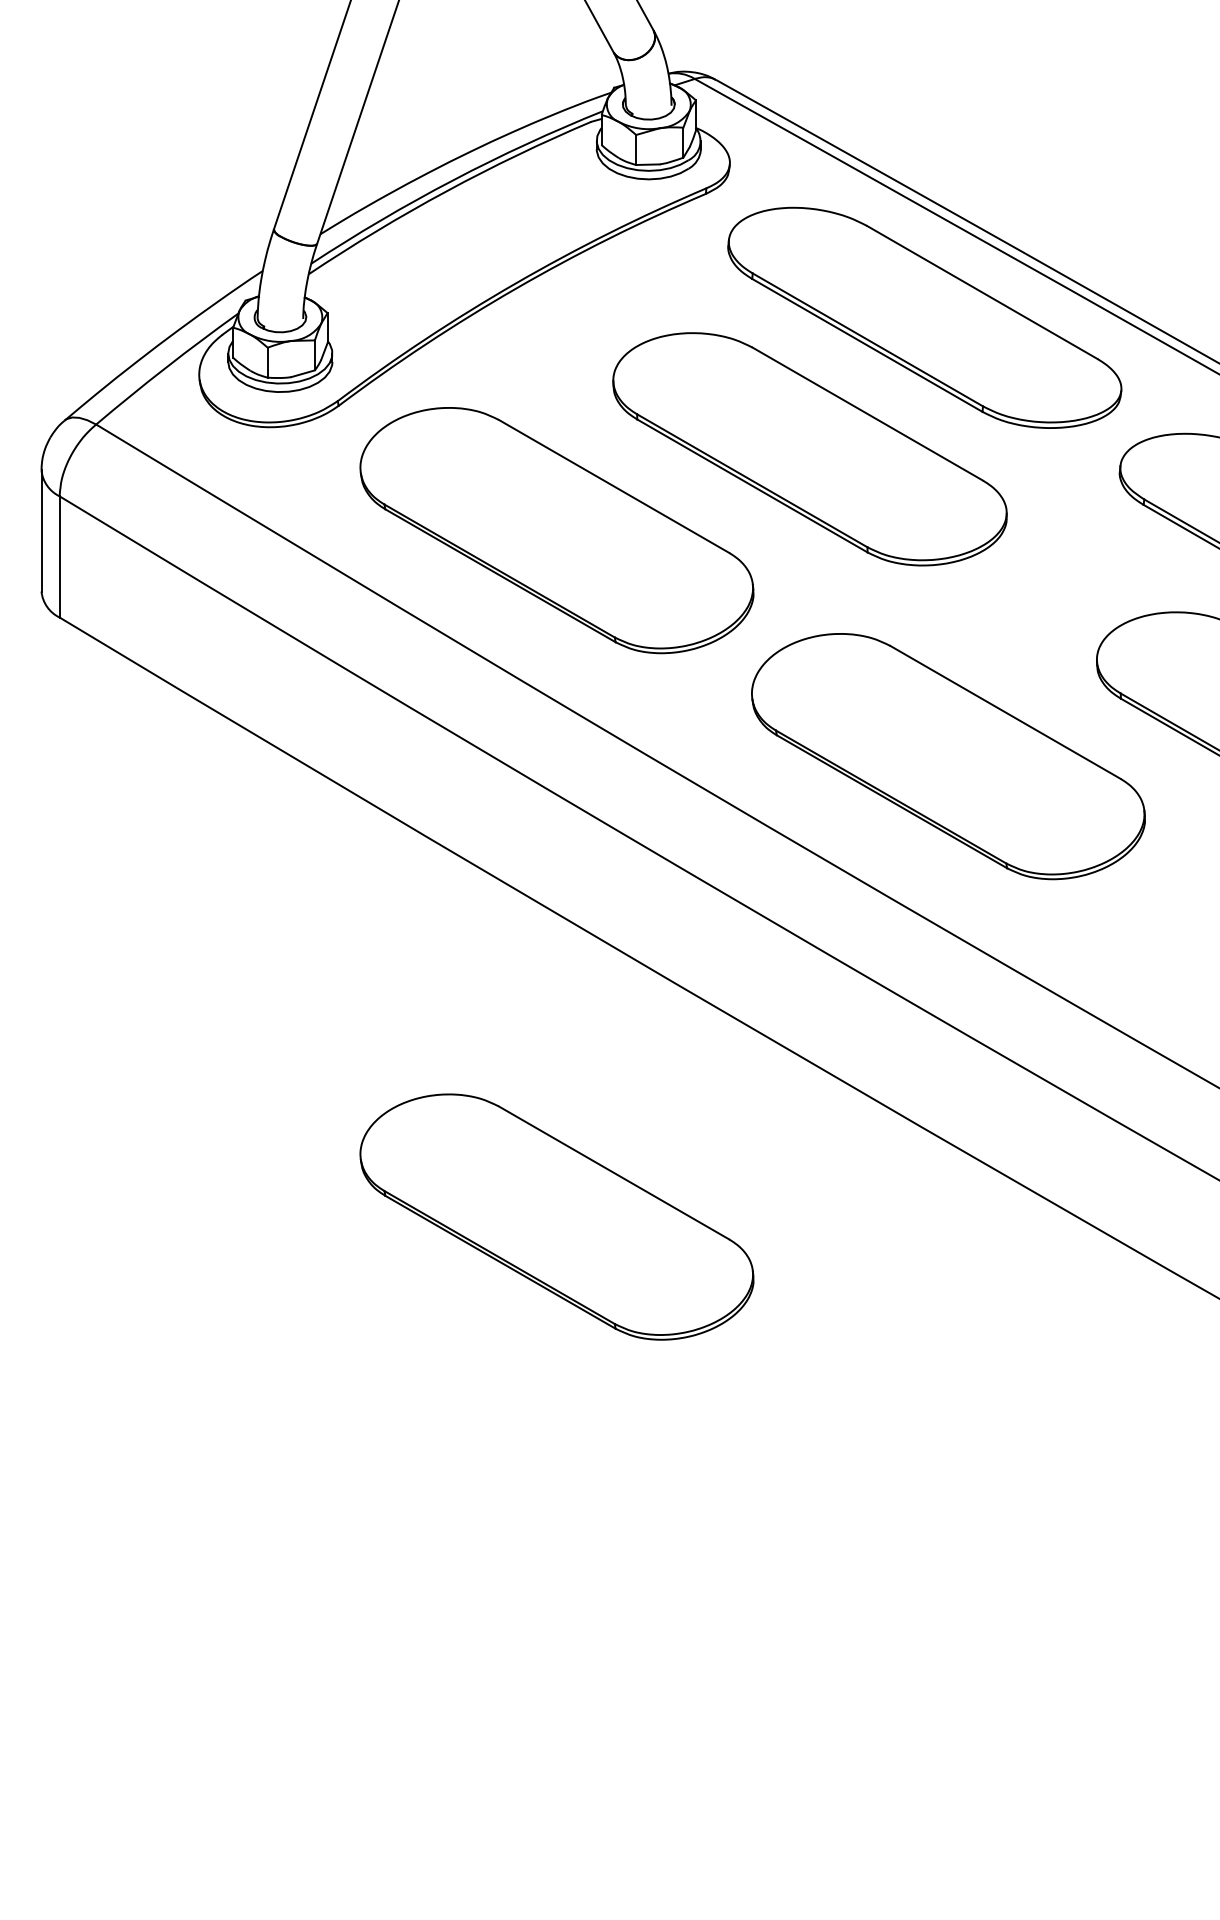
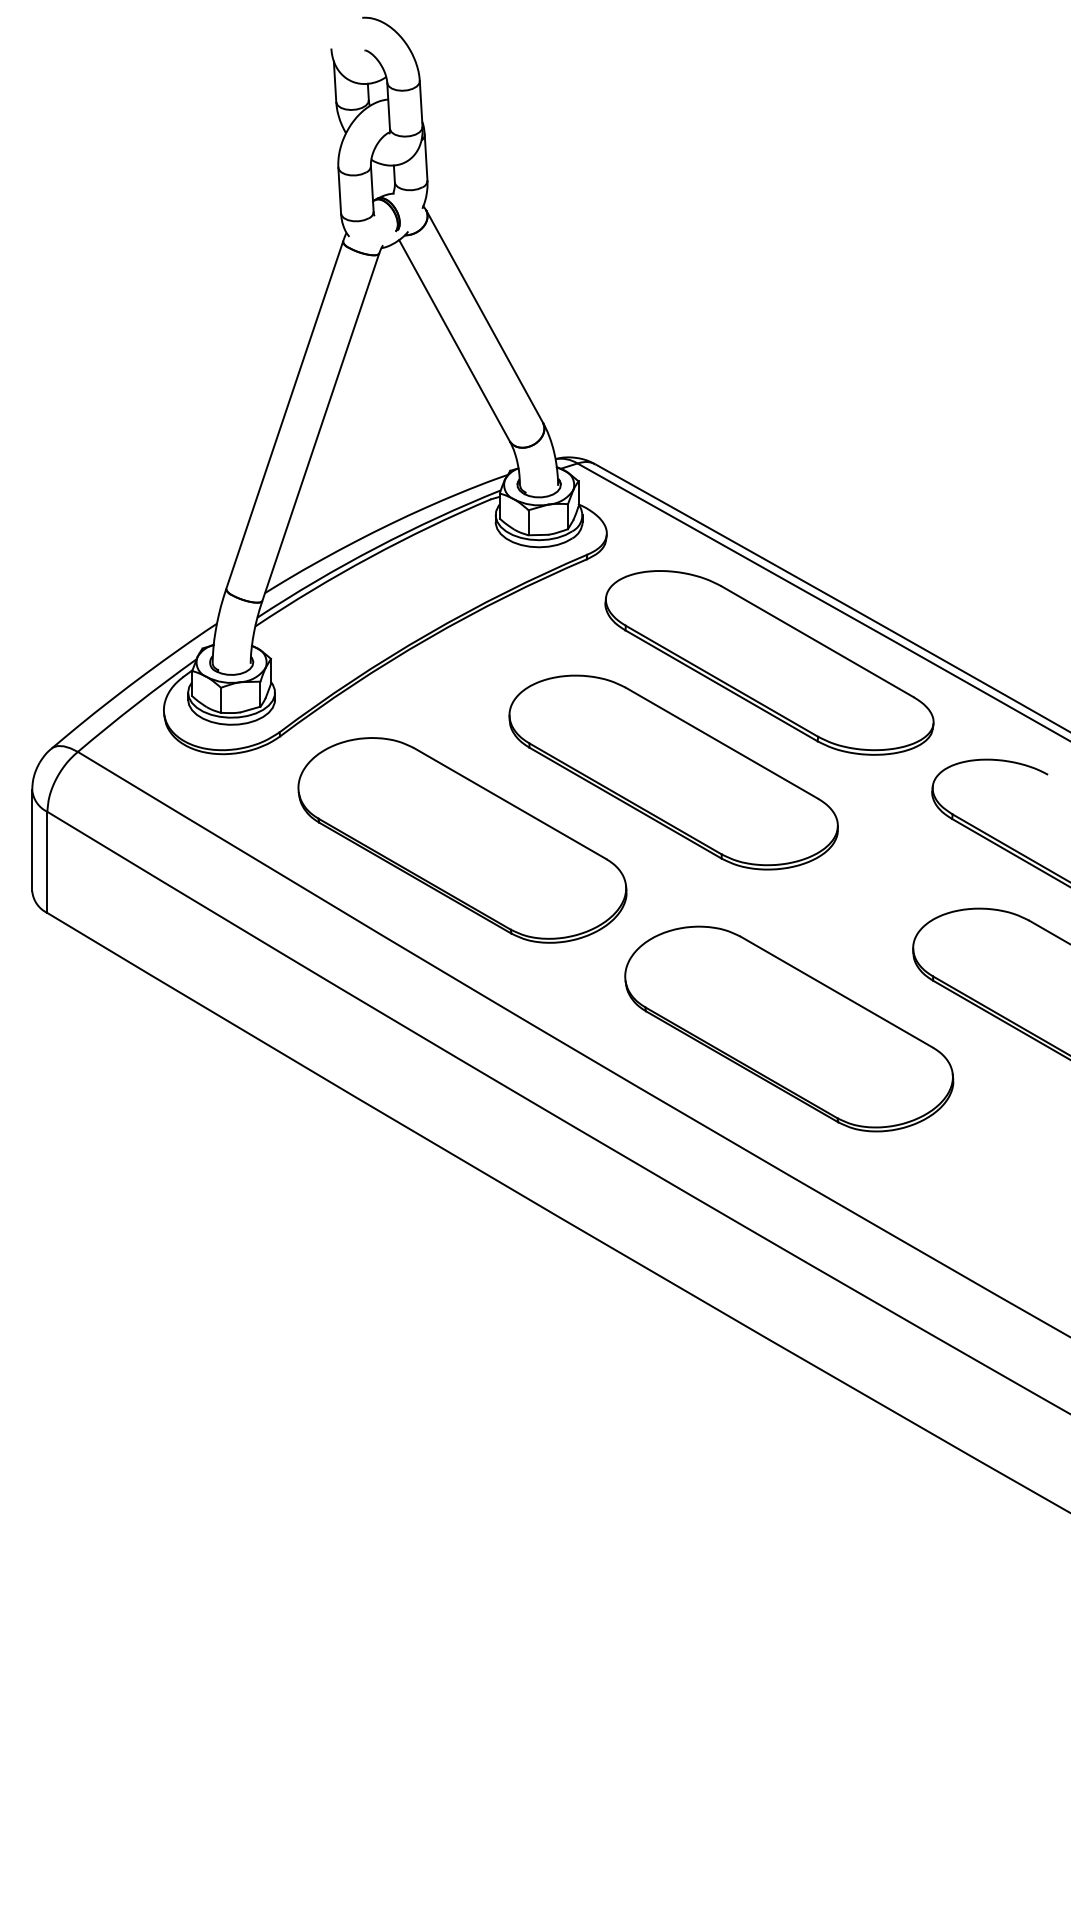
part: (556, 1217) -> (462, 1413), removed

